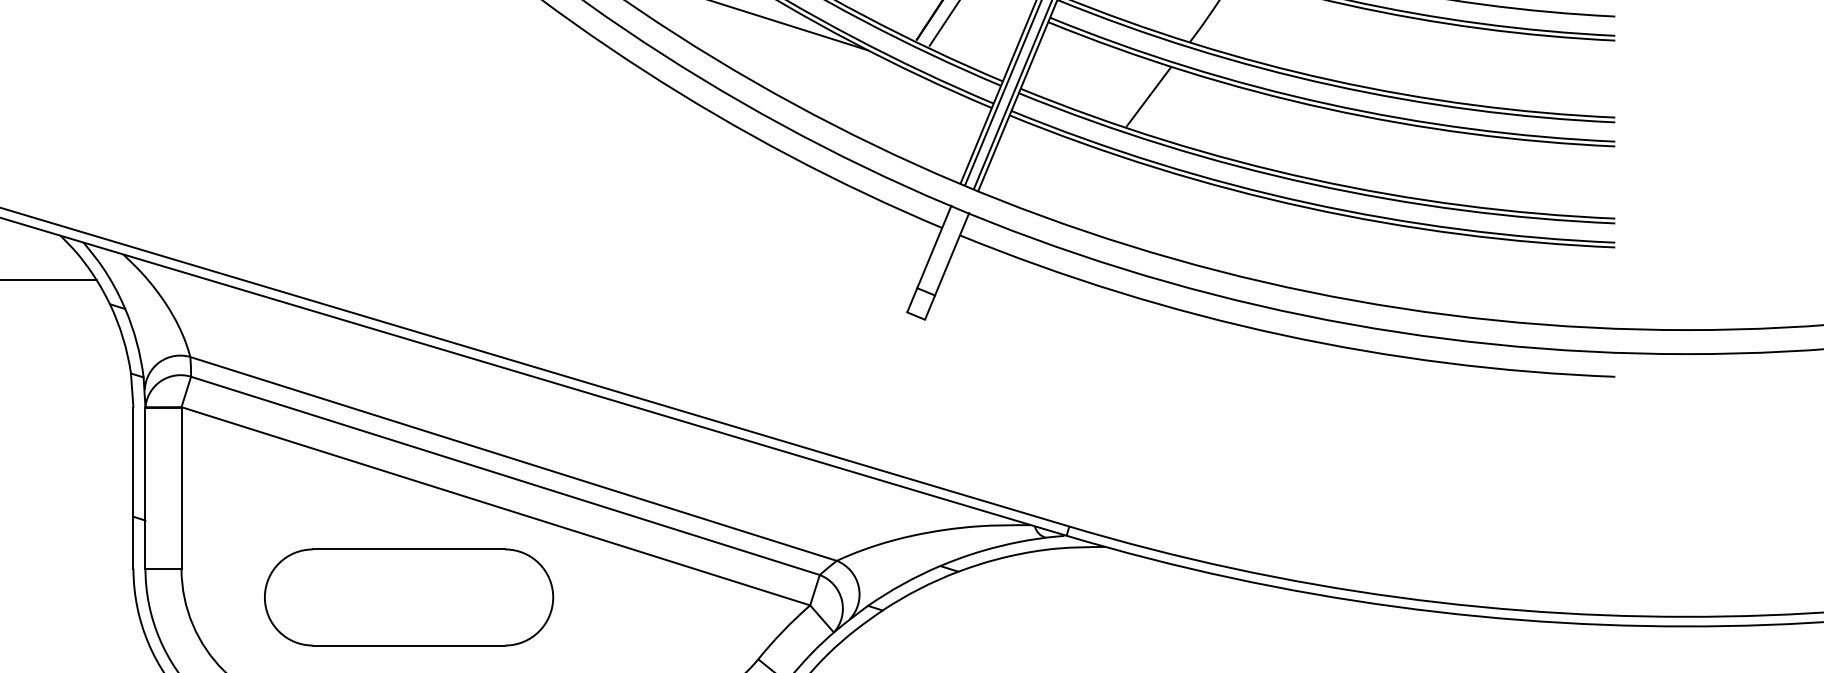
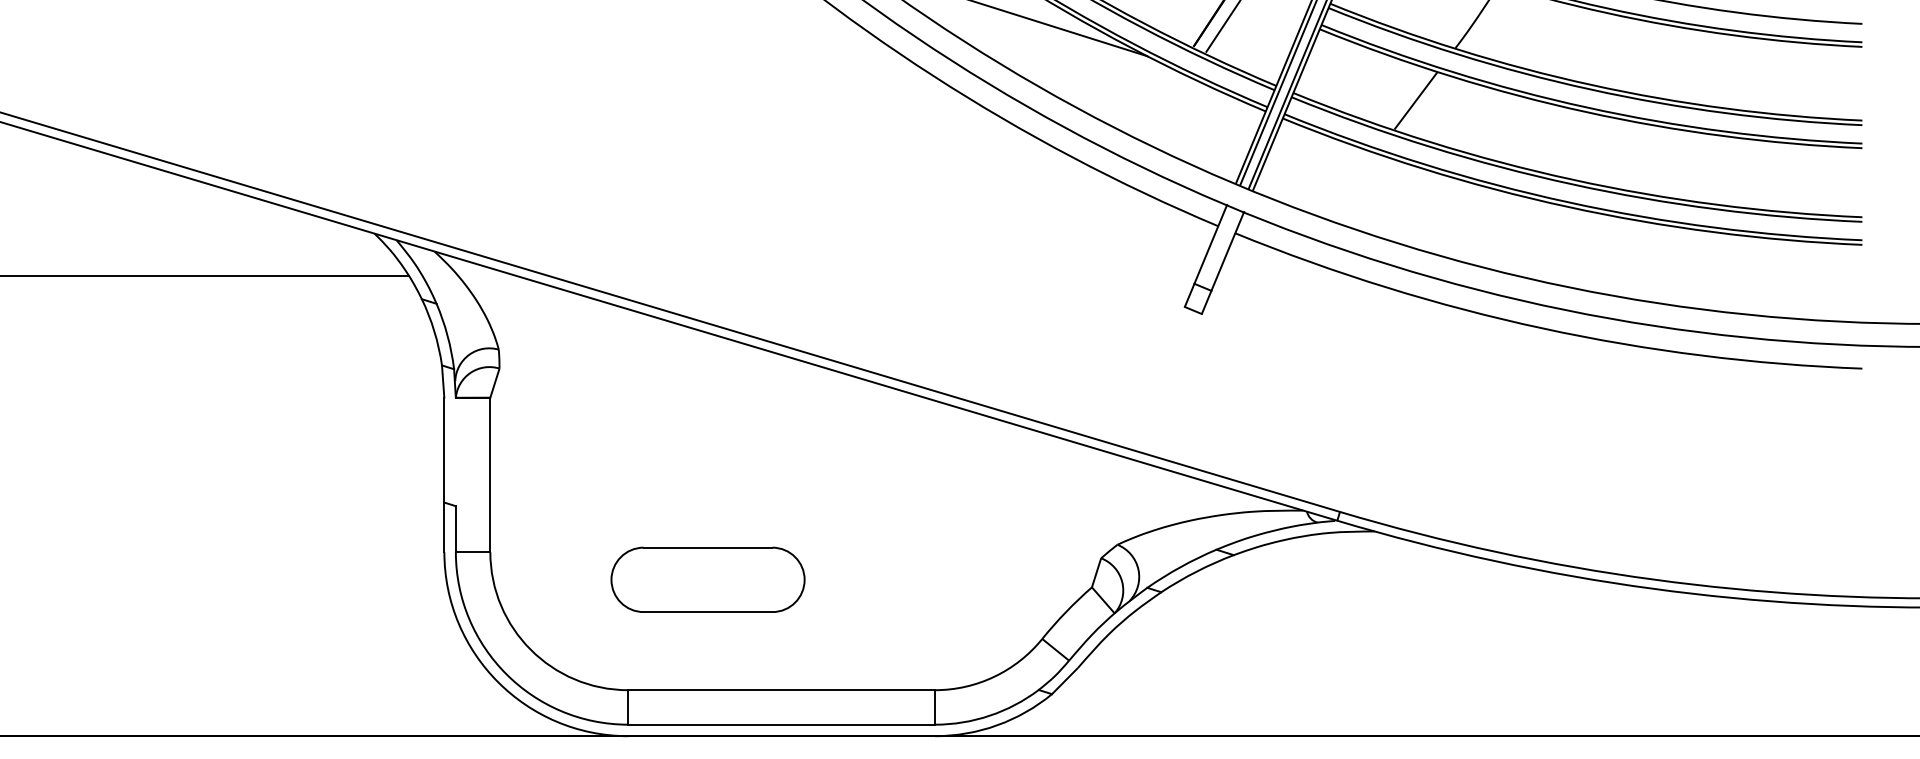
line: (512, 458) -> (807, 446), removed
line: (145, 464) -> (455, 452), removed
line: (505, 475) -> (800, 463), removed
line: (495, 506) -> (790, 492), removed
part: (408, 597) -> (707, 579), size x0.7

